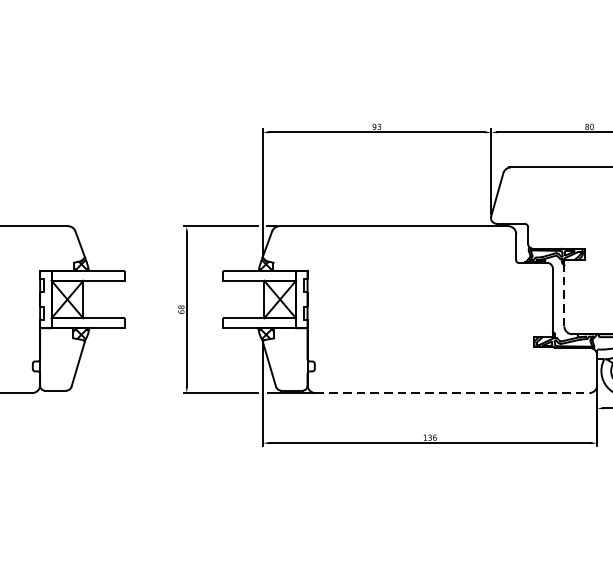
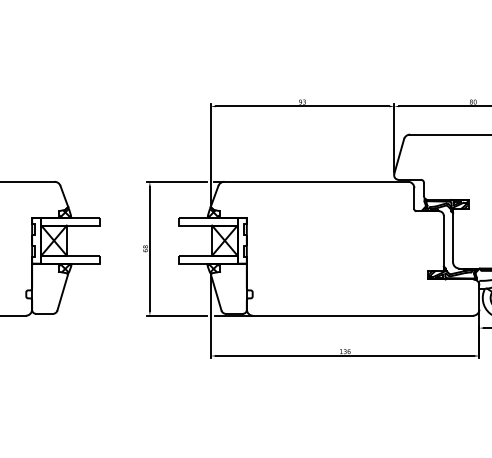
line: (564, 293) -> (453, 235), dashed -> solid
line: (452, 392) -> (363, 315), dashed -> solid

